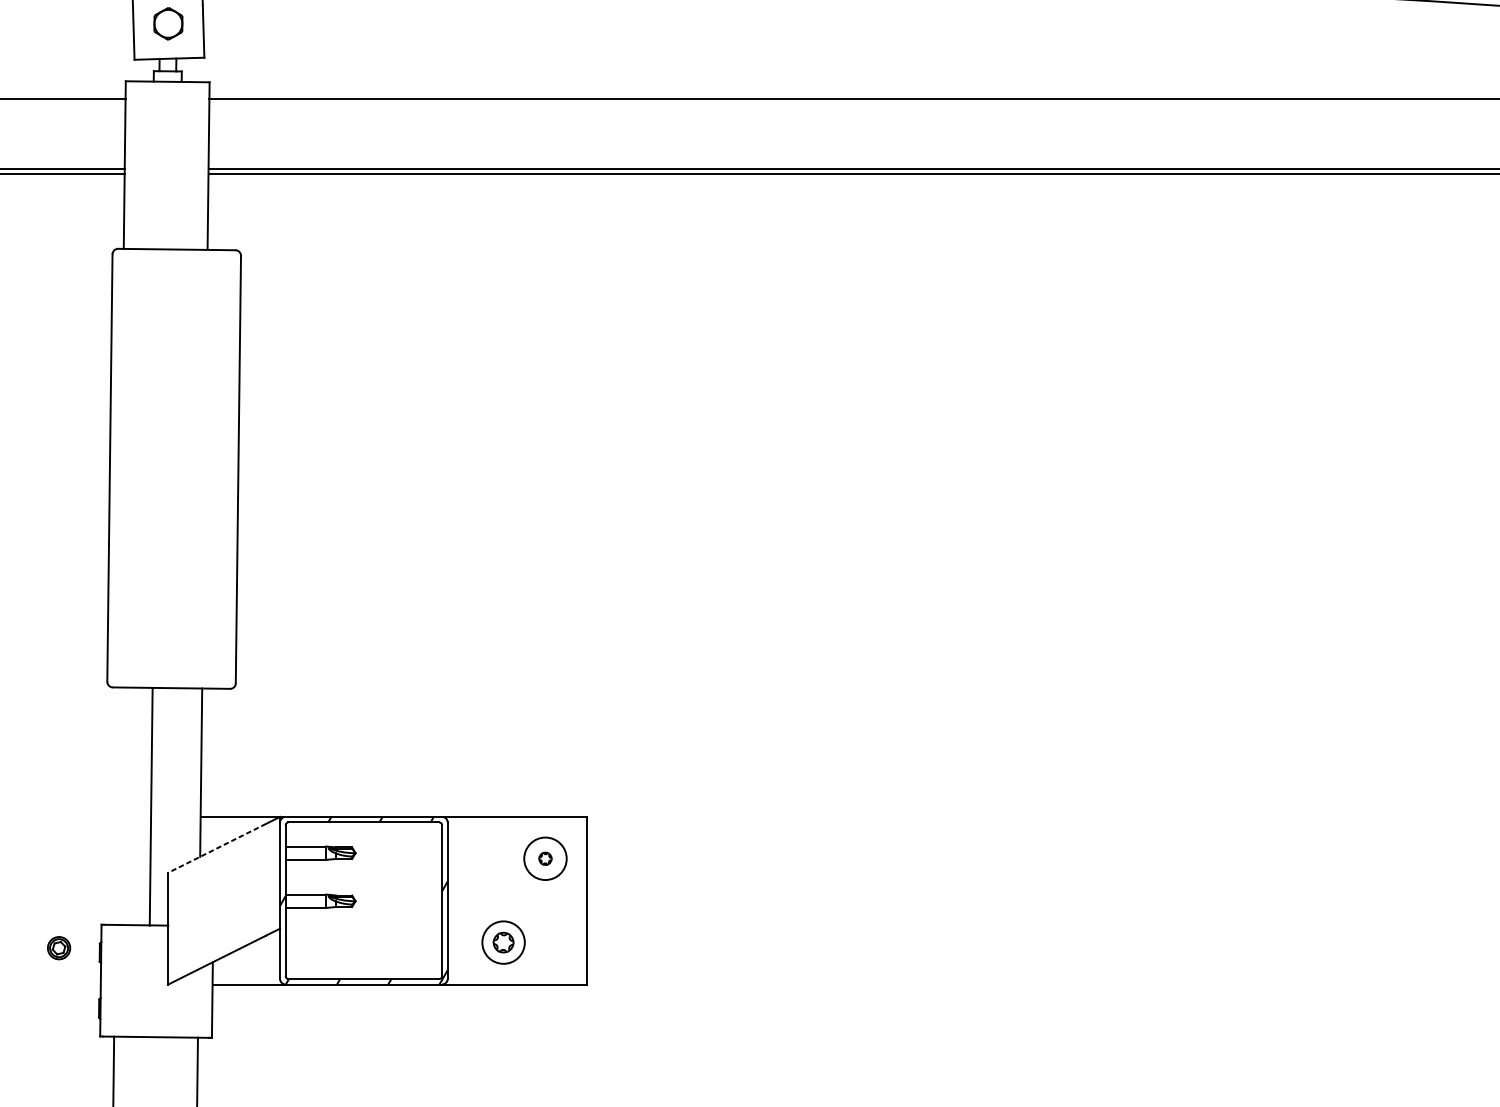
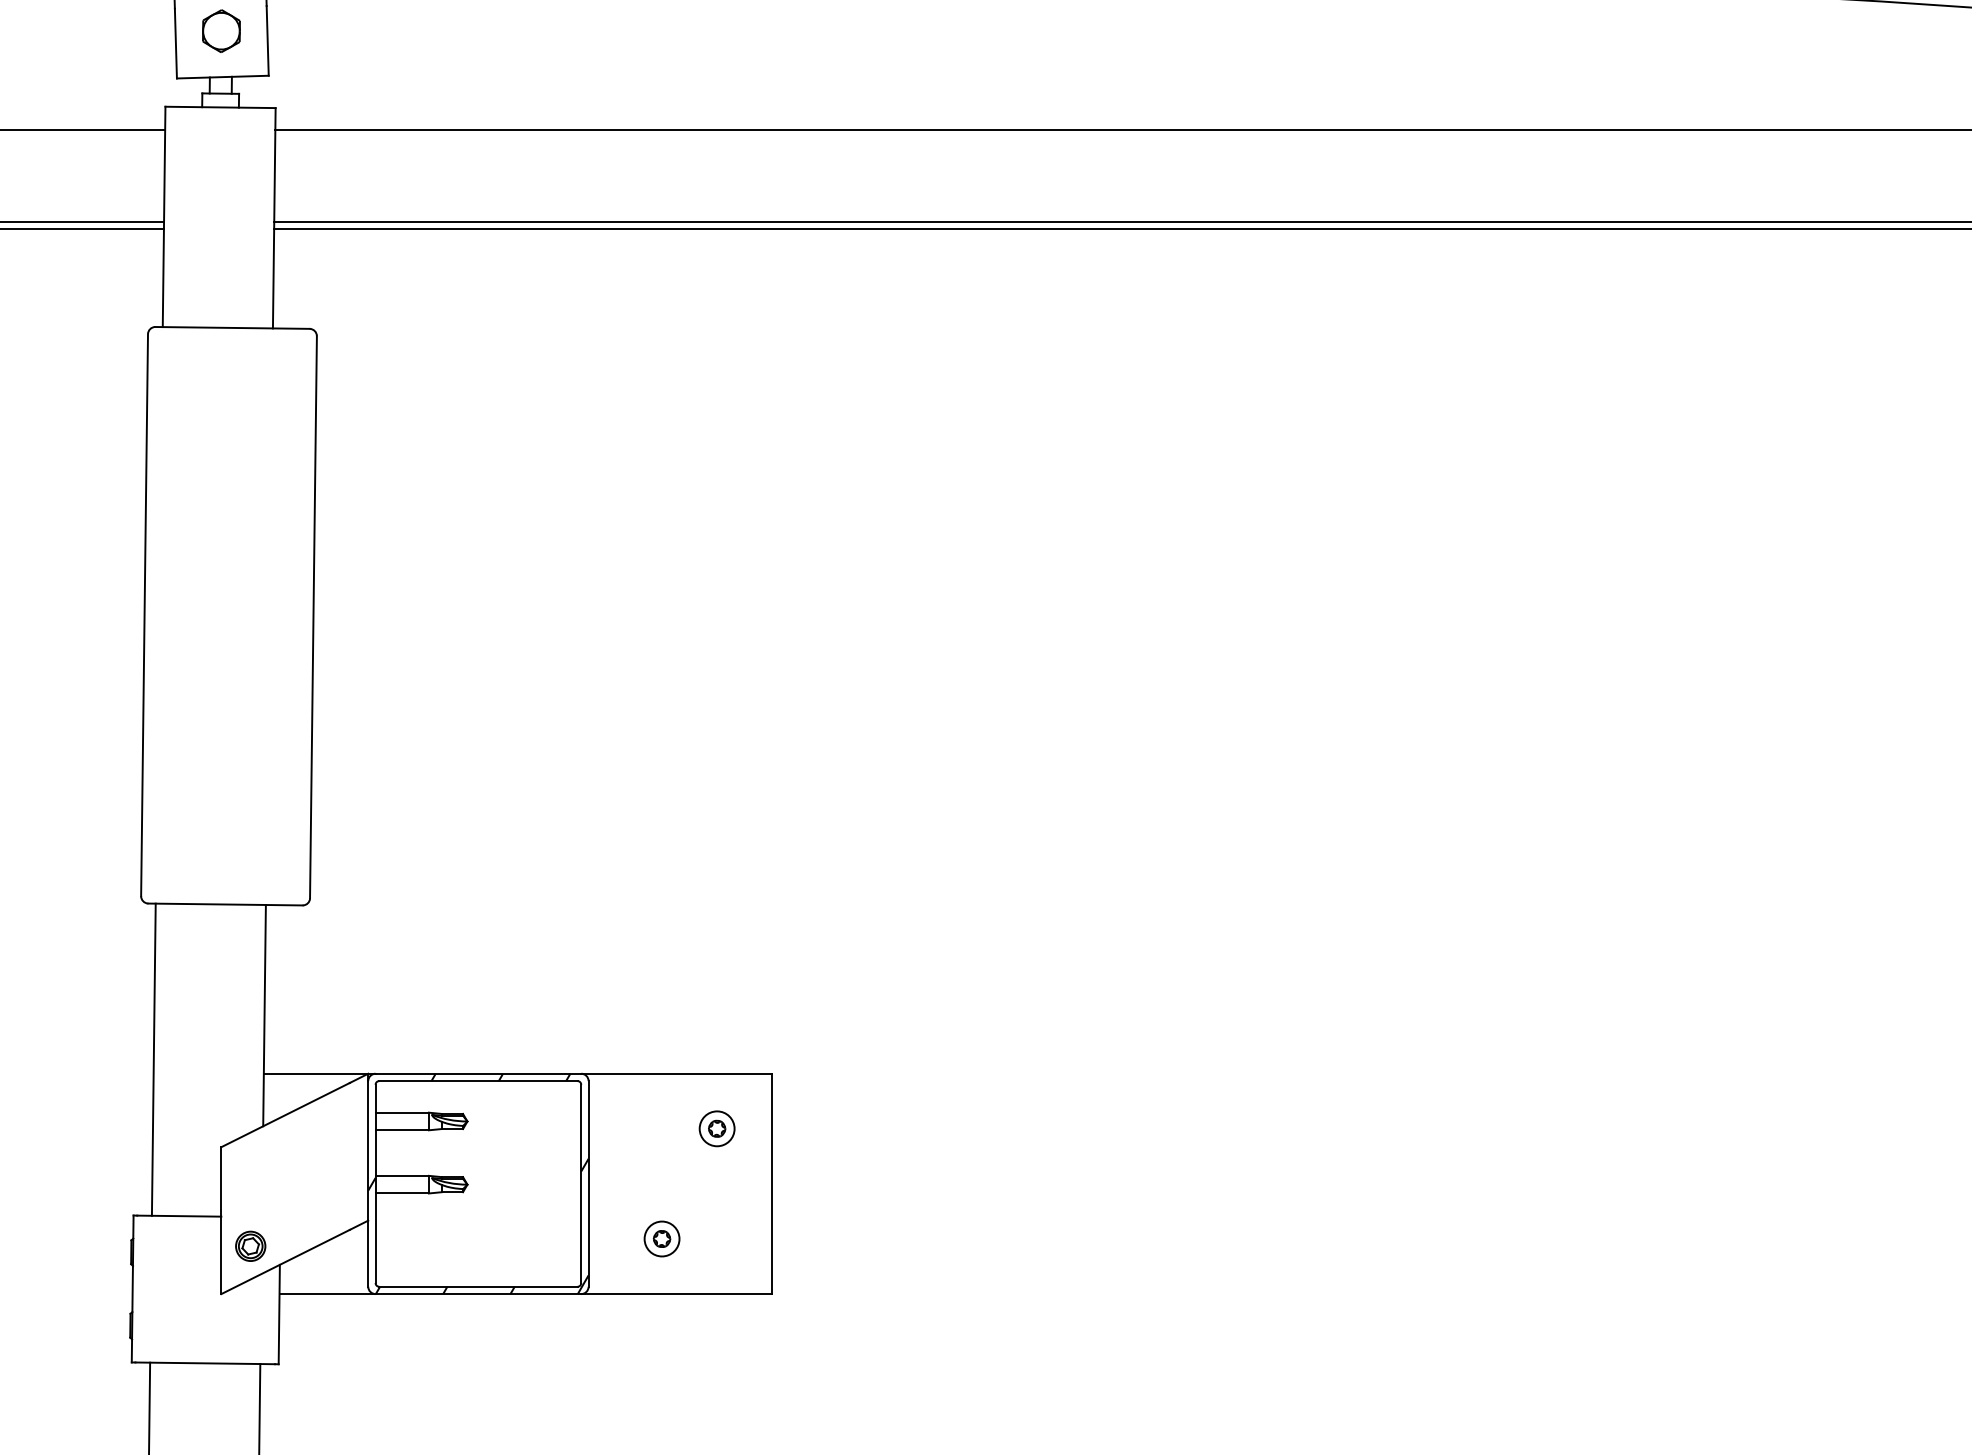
line: (150, 806) -> (153, 1059), moved
line: (217, 848) -> (285, 1115), dashed -> solid
circle: (544, 858) -> (716, 1128), size x0.62
part: (503, 942) -> (661, 1238), size x0.62
part: (58, 947) -> (250, 1245), moved

